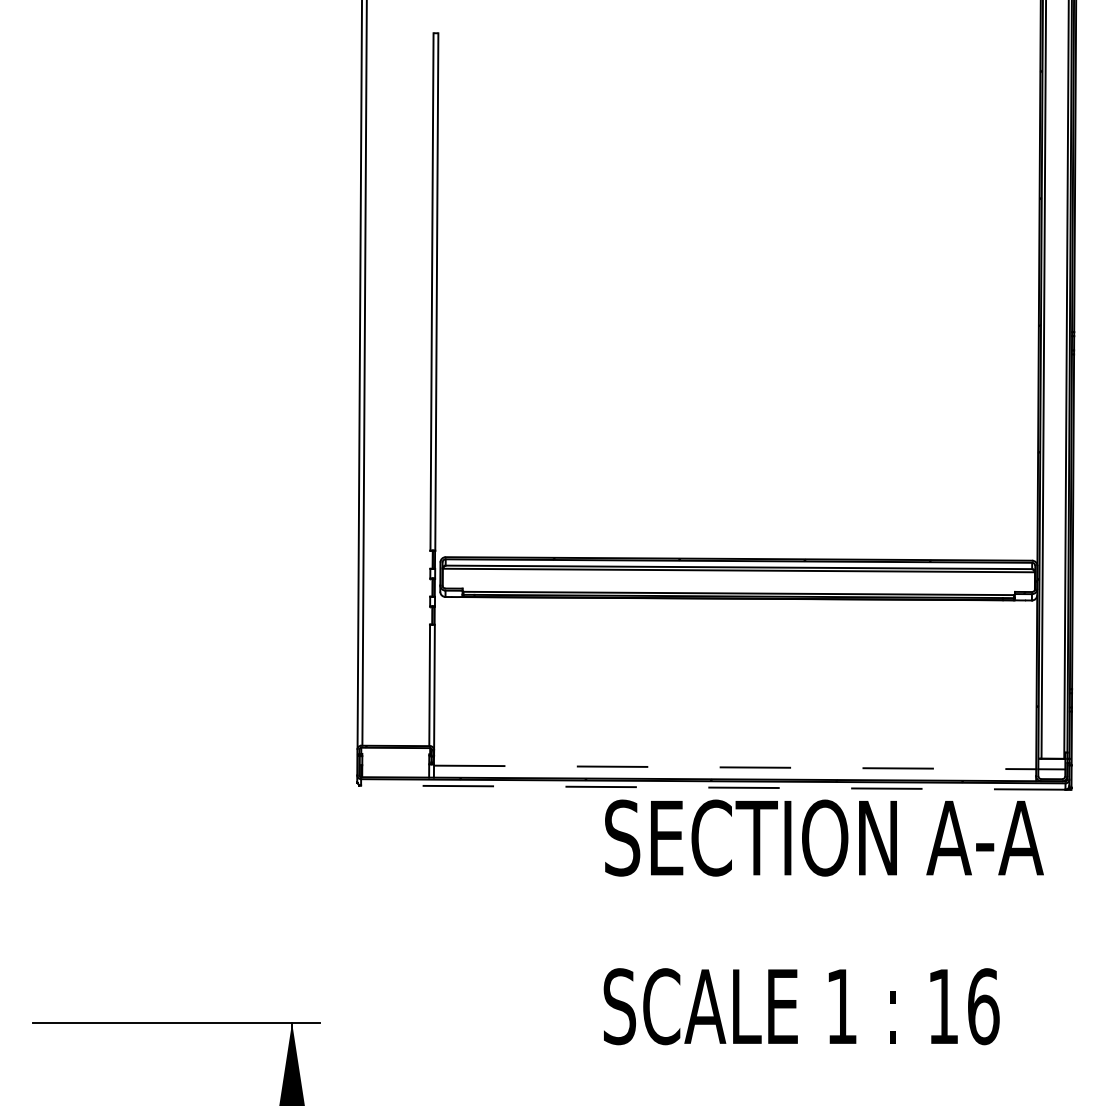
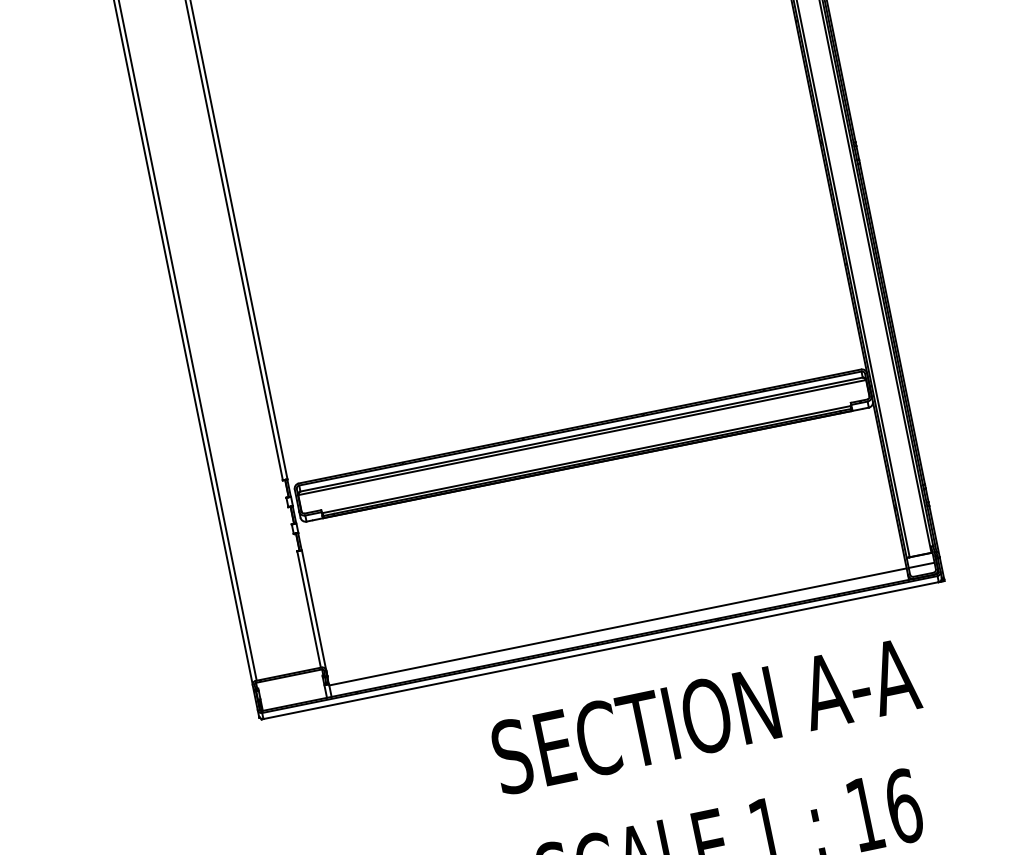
line: (735, 767) -> (618, 626), dashed -> solid
line: (712, 787) -> (600, 650), dashed -> solid
text: (824, 837) -> (705, 715), moved

